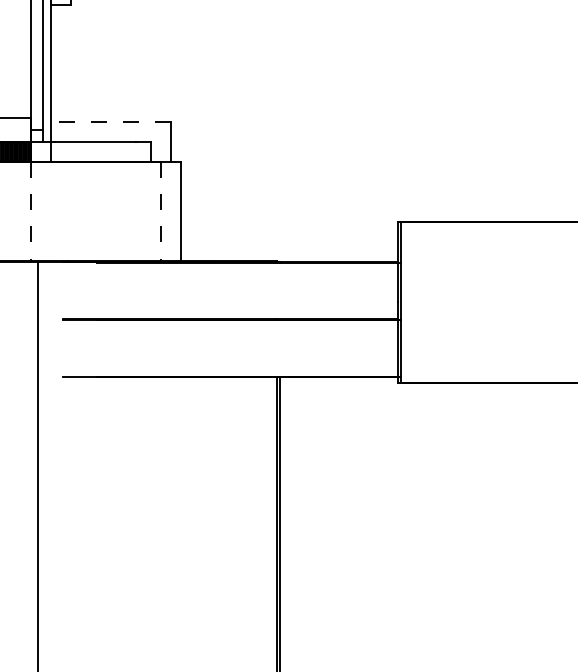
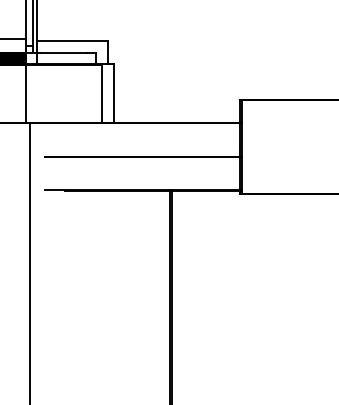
line: (110, 120) -> (72, 40), dashed -> solid
line: (32, 213) -> (26, 94), dashed -> solid
line: (160, 213) -> (101, 94), dashed -> solid

